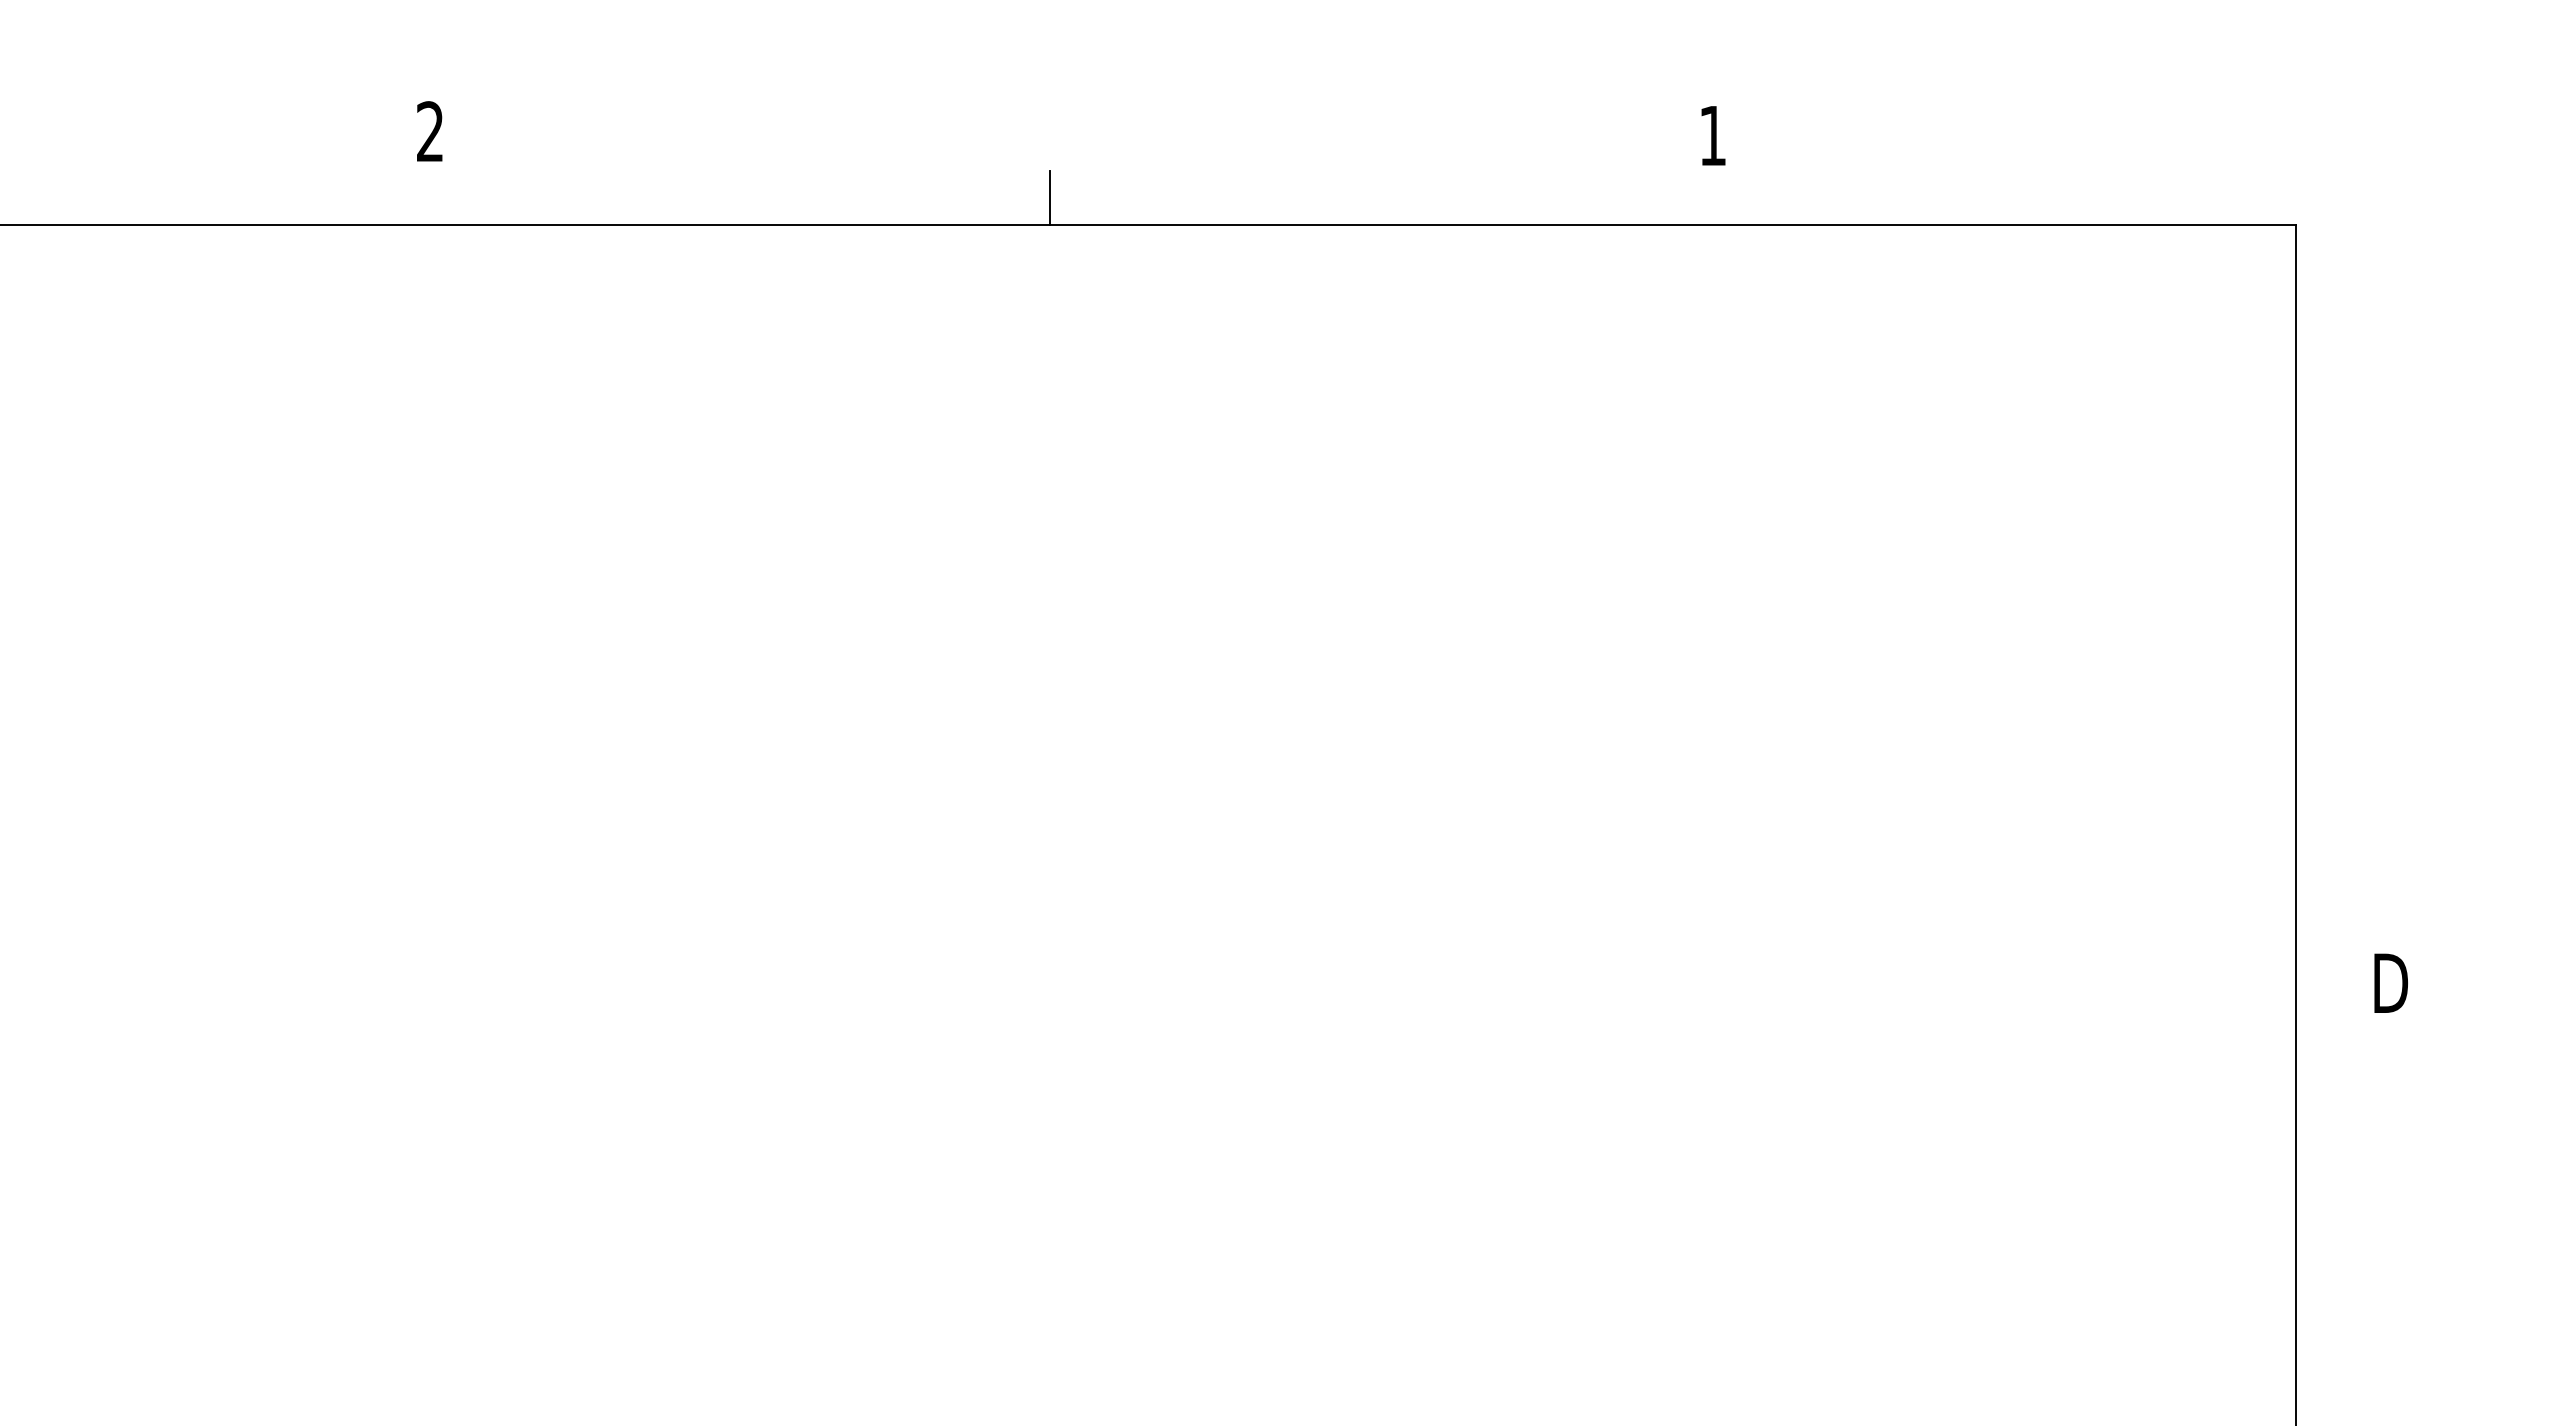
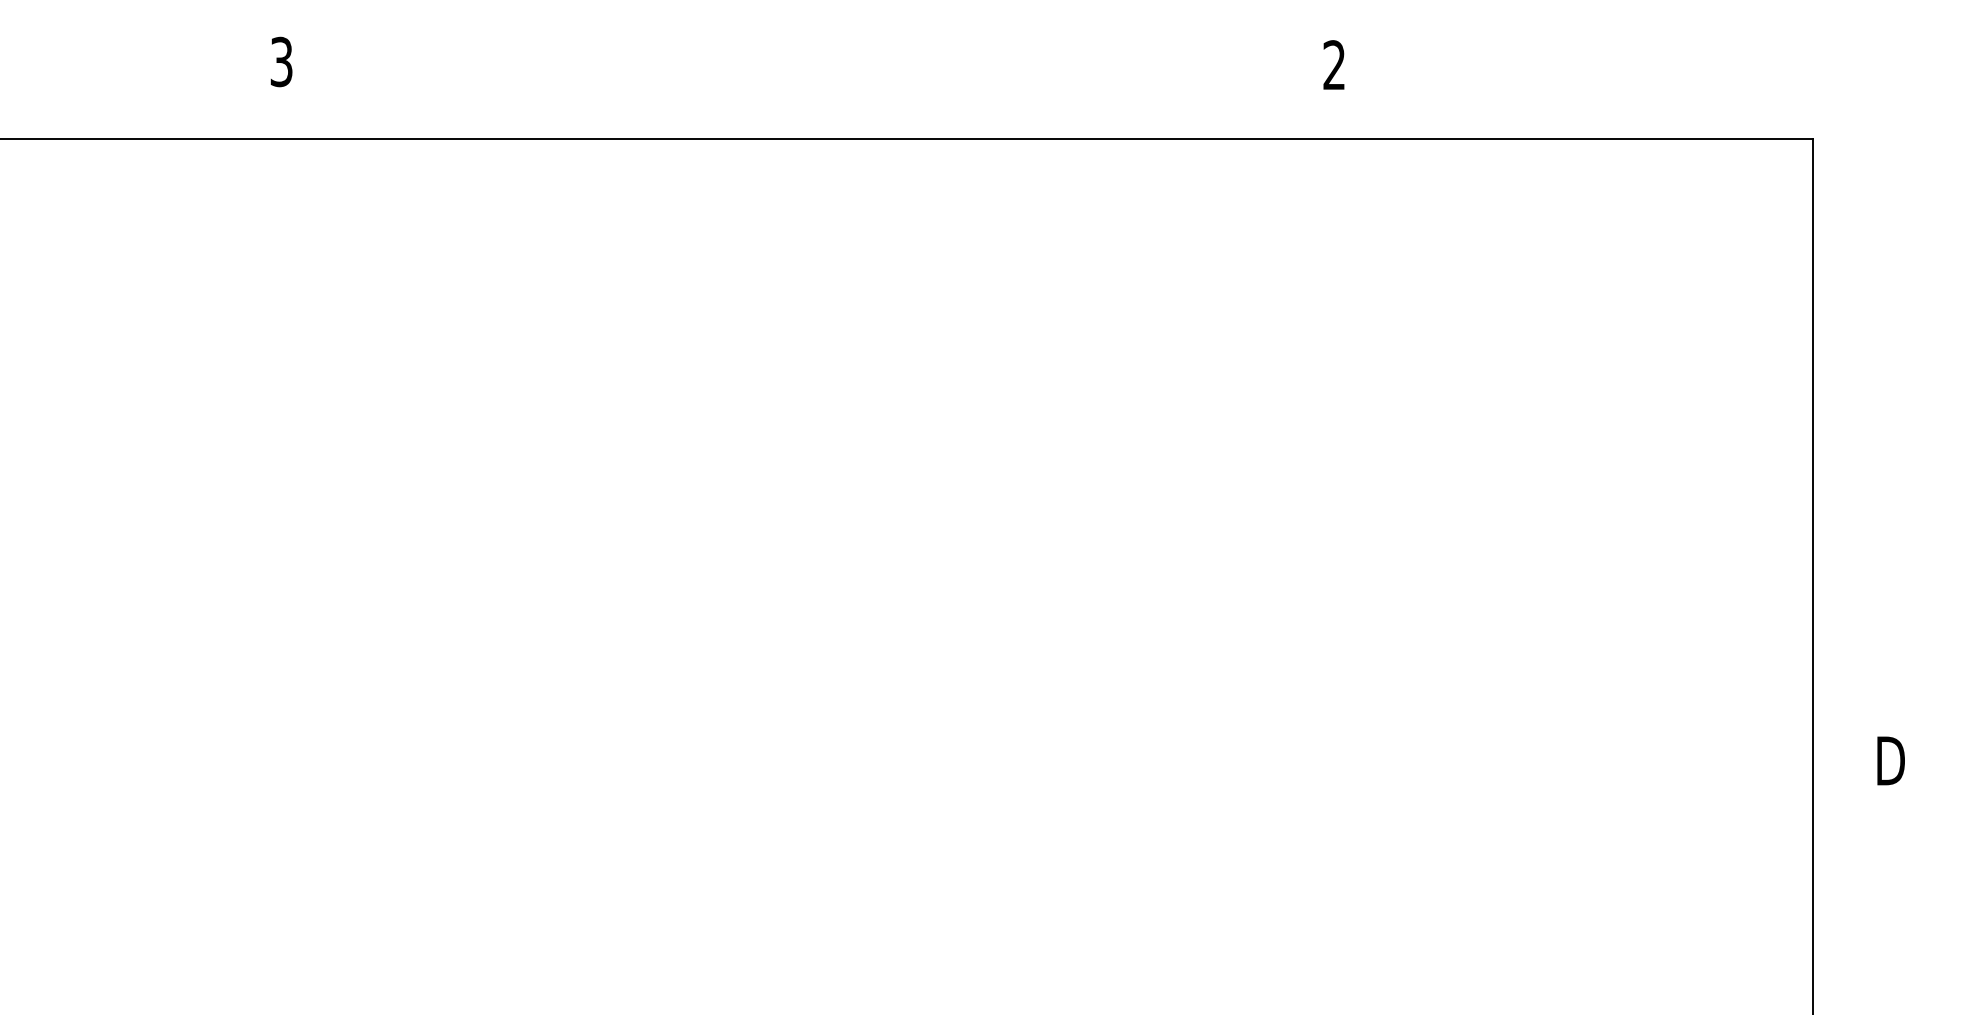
text: (430, 131) -> (281, 61), 2 -> 3
text: (1712, 135) -> (1334, 65), 1 -> 2
line: (1049, 198) -> (789, 116), removed

